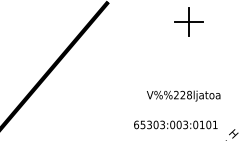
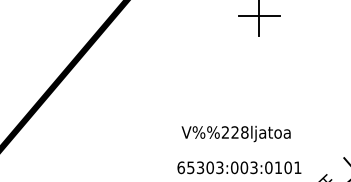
text: (183, 95) -> (235, 133), moved

